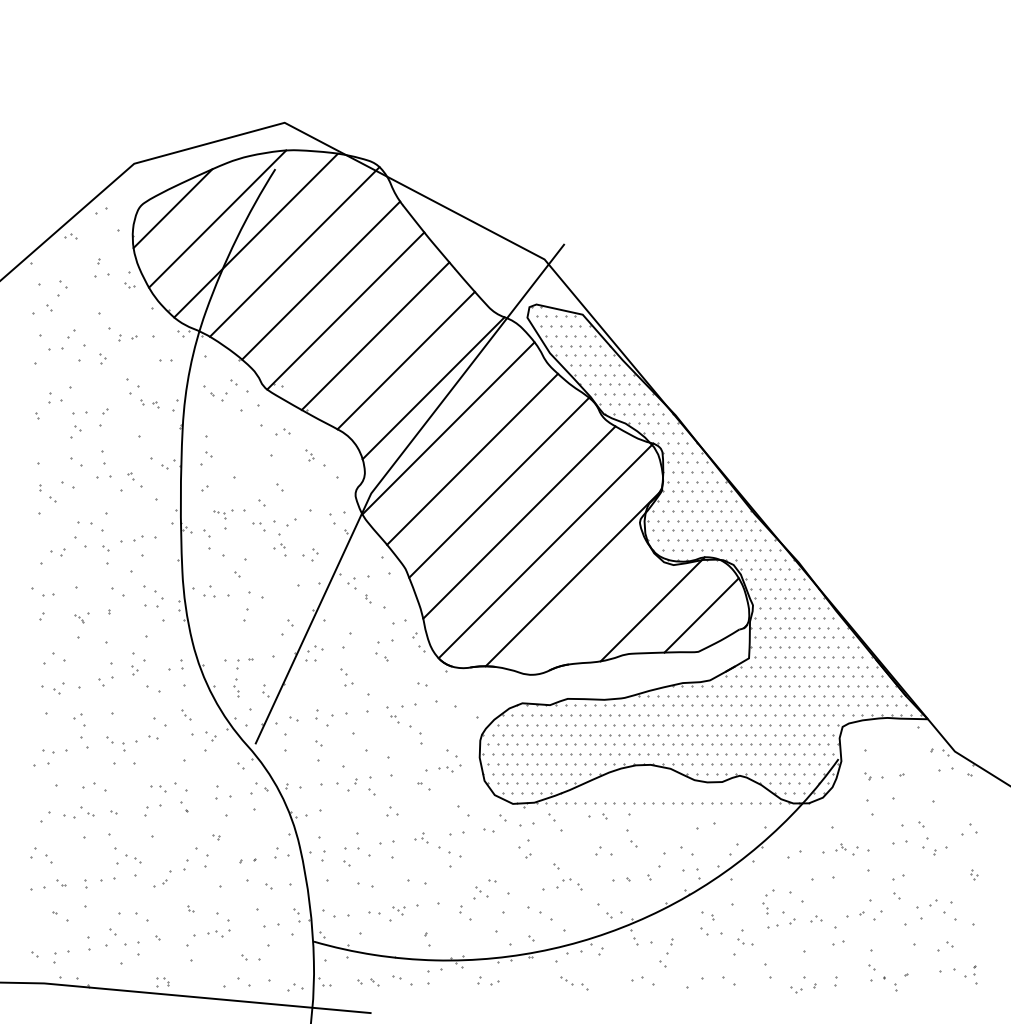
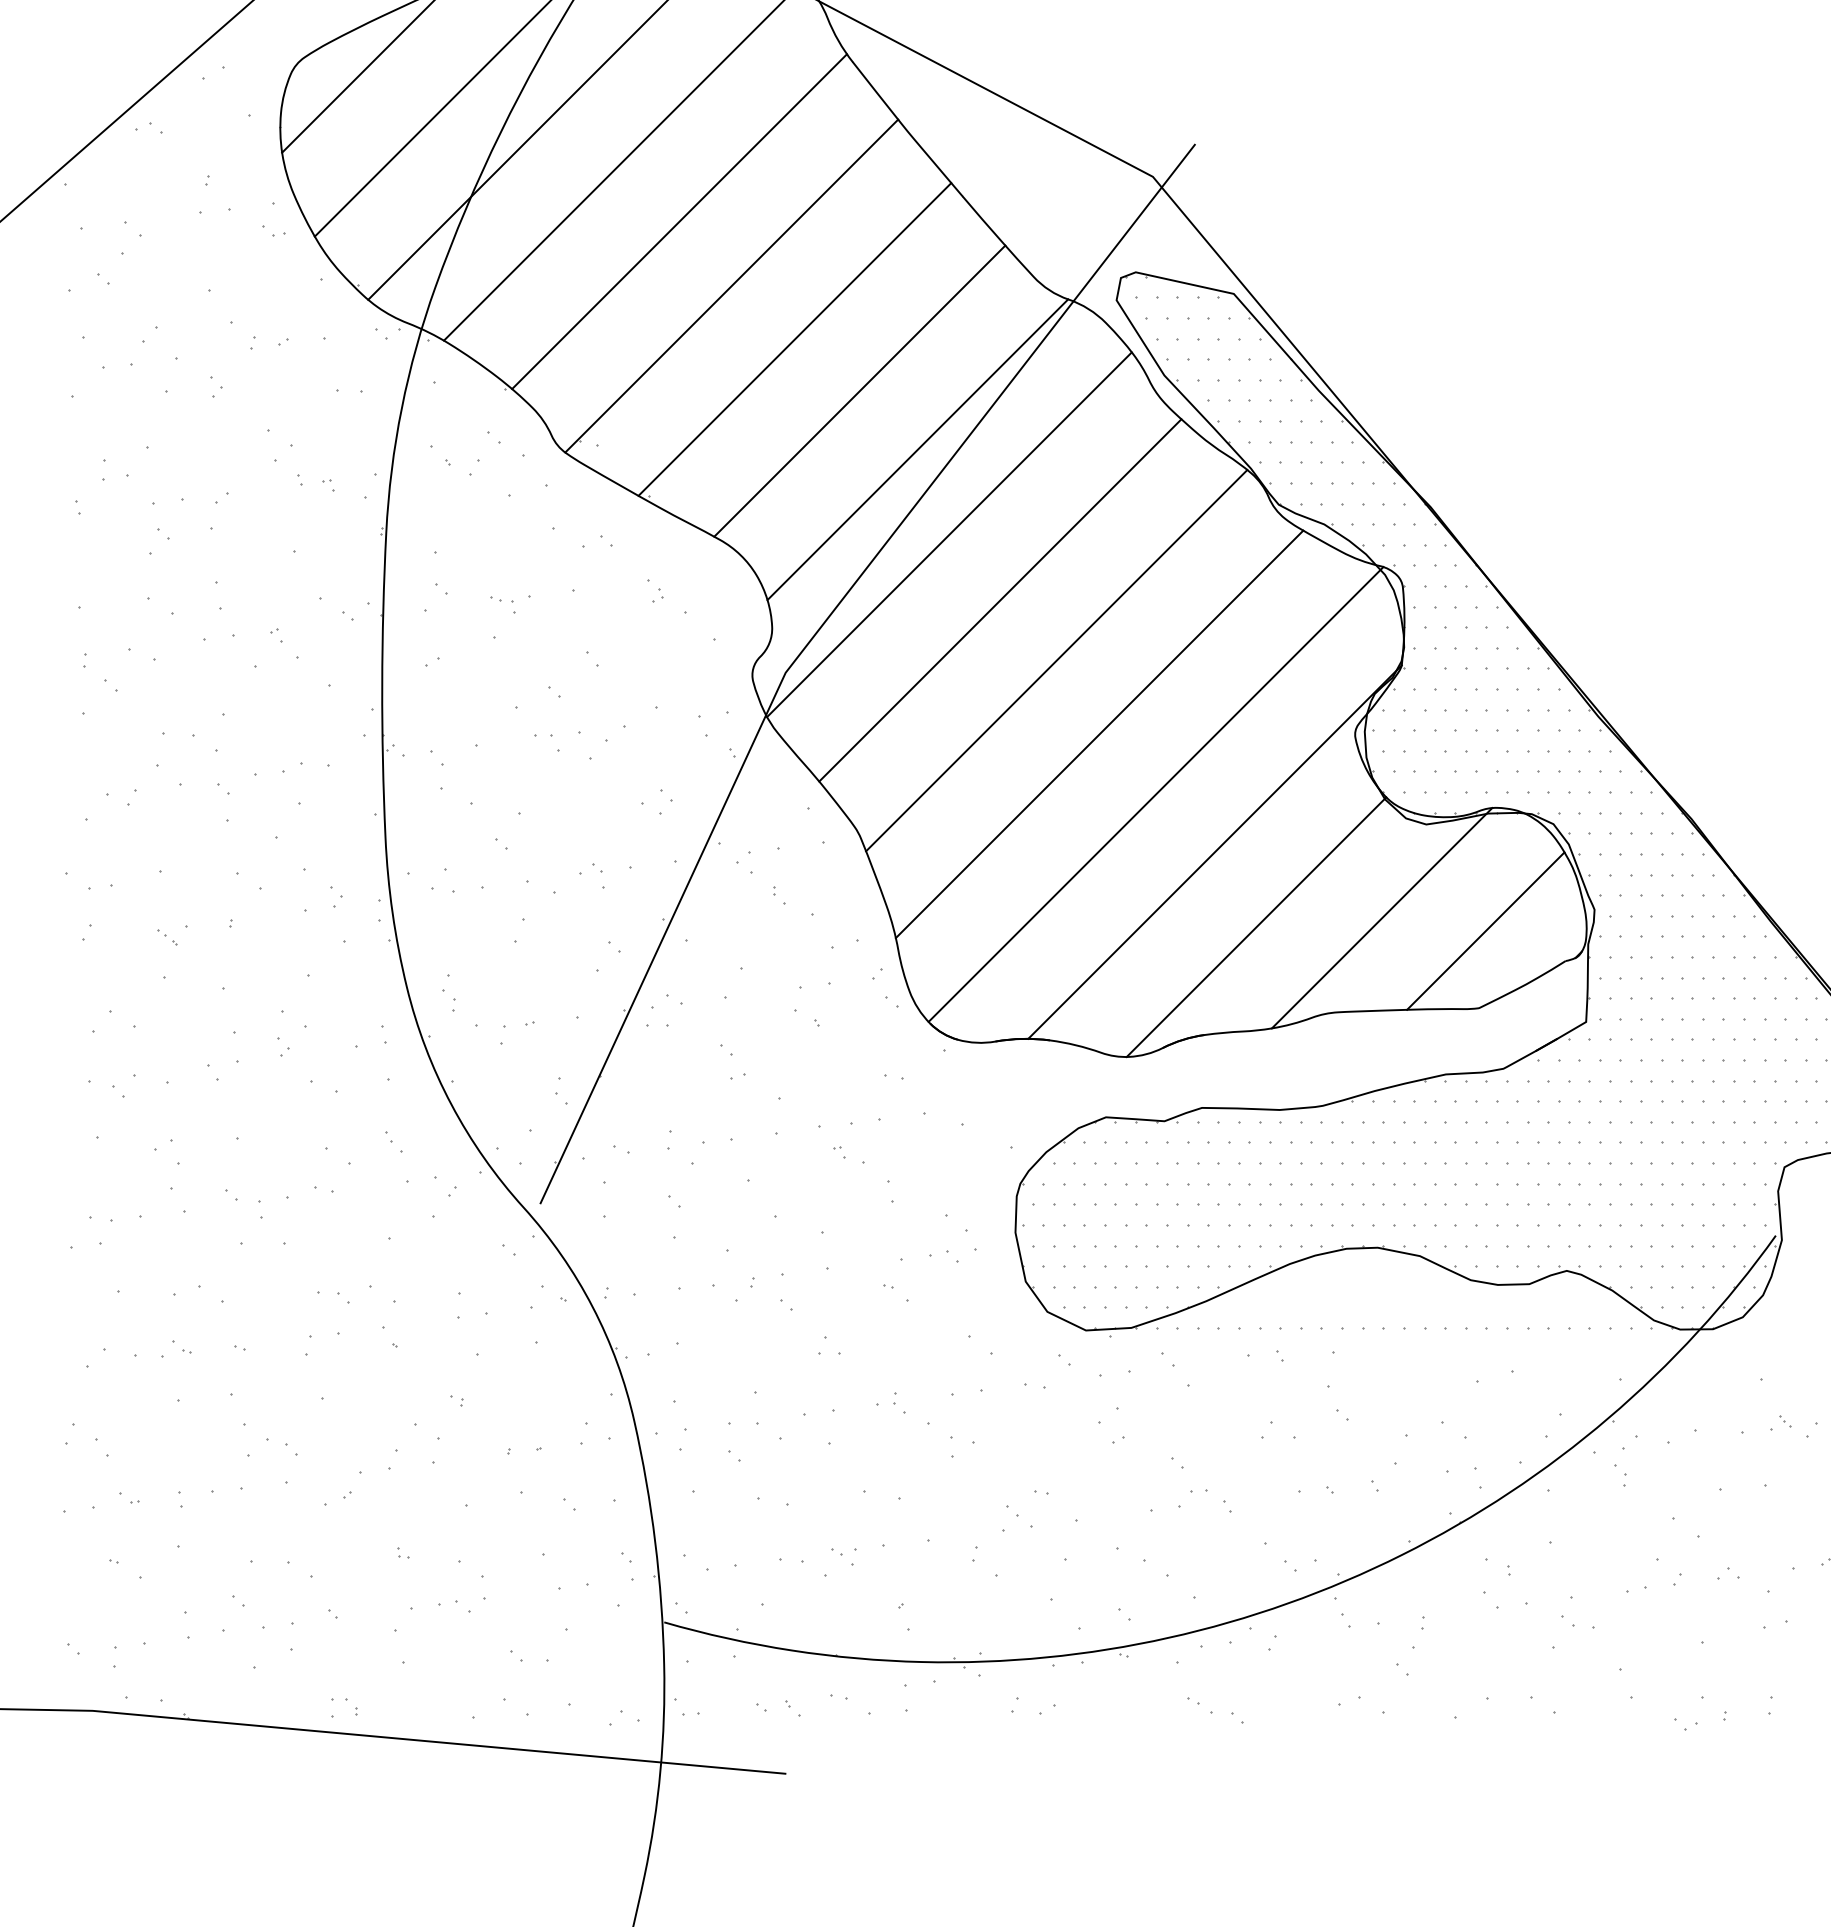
part: (223, 514) -> (510, 604), moved
part: (279, 549) -> (591, 876), moved
part: (159, 599) -> (336, 897), size x0.62
line: (593, 613) -> (1256, 927), added
part: (236, 687) -> (449, 992), moved
part: (401, 721) -> (849, 1155), size x0.71
part: (83, 812) -> (175, 1348), size x0.71
part: (449, 858) -> (951, 1446), size x0.62
part: (768, 901) -> (1627, 1460), moved

